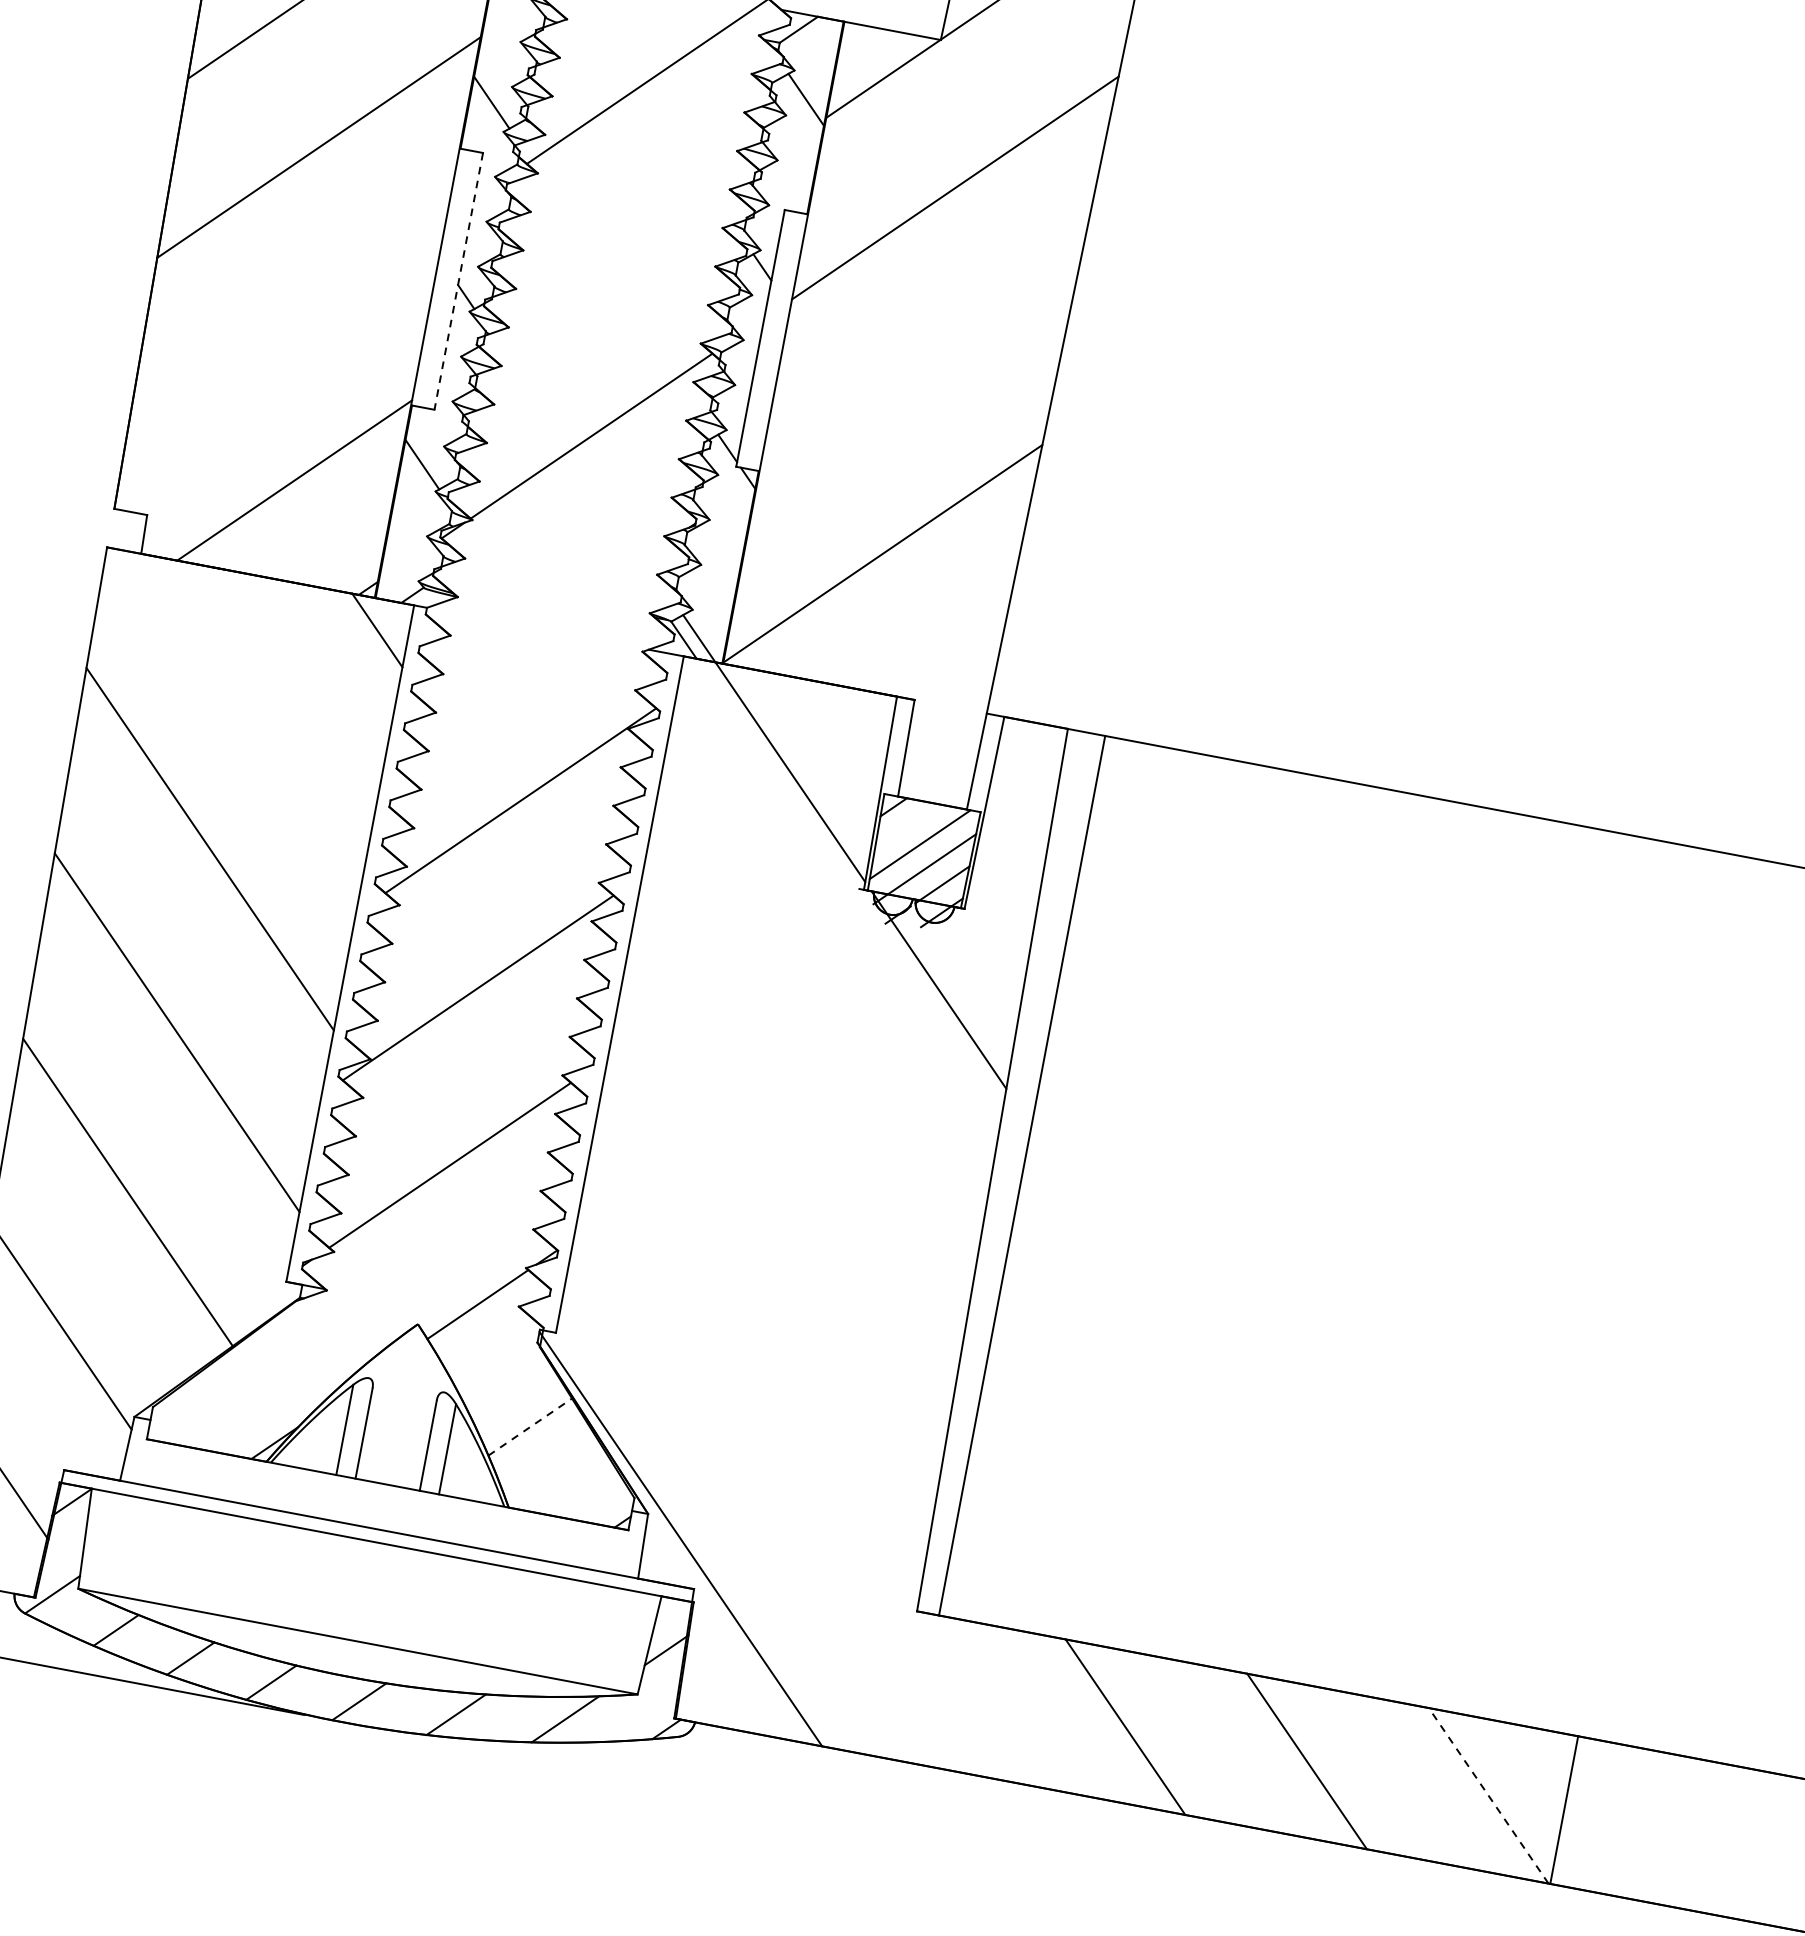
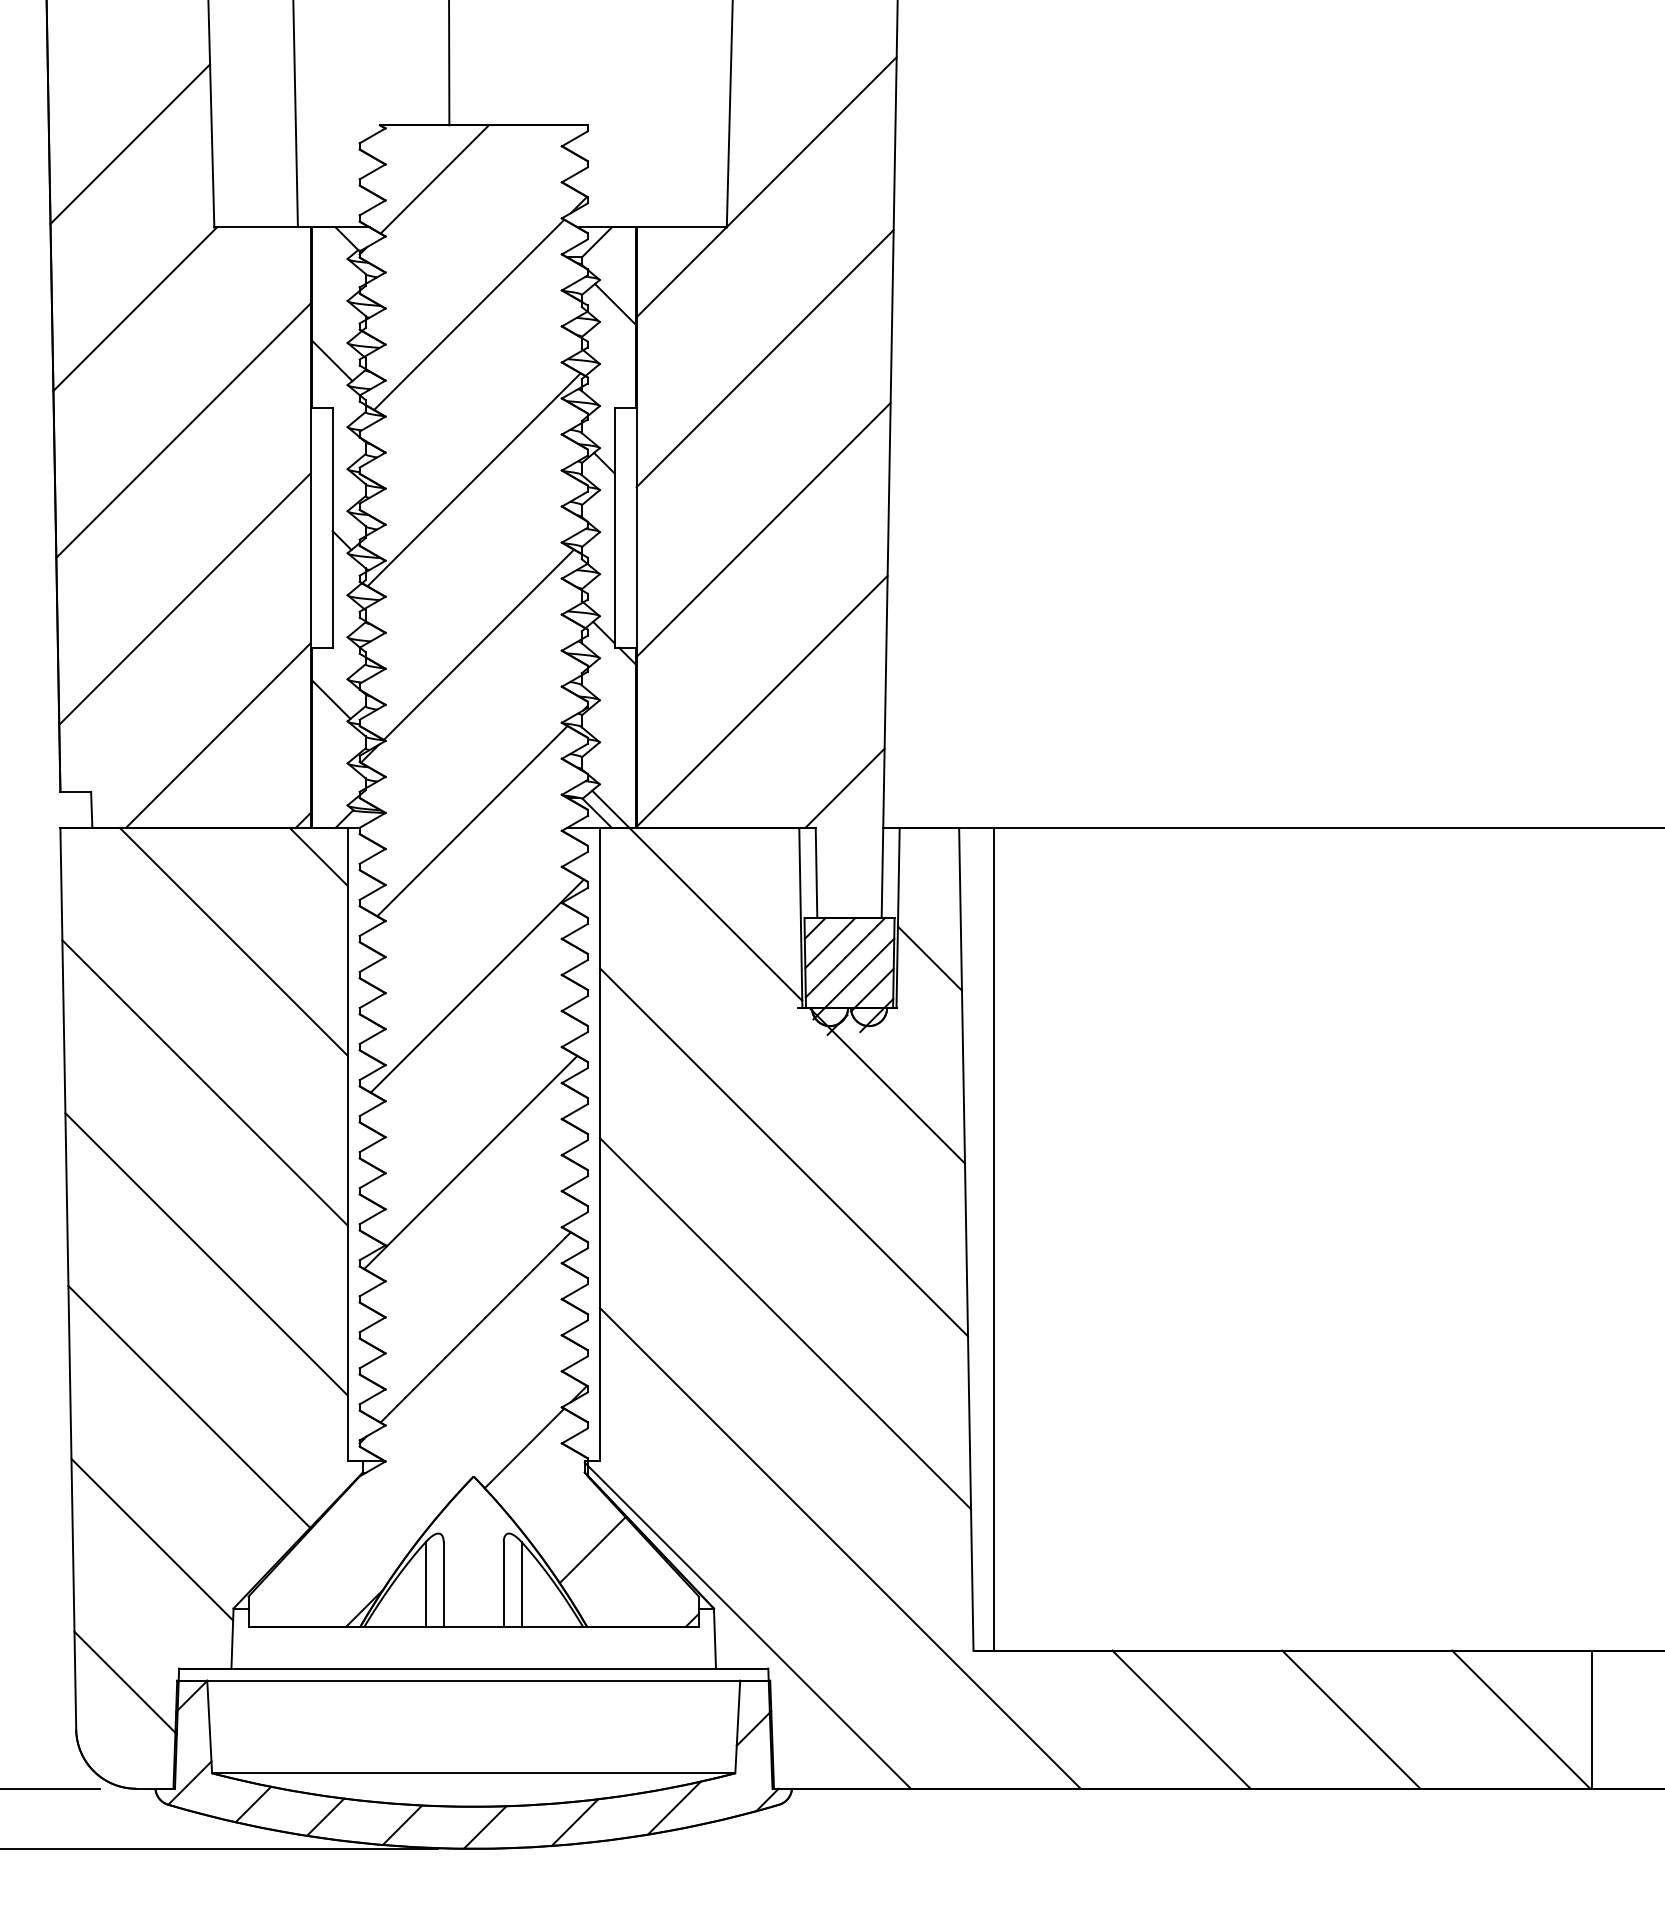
line: (619, 258) -> (473, 479), added
line: (458, 282) -> (332, 528), dashed -> solid
line: (286, 327) -> (184, 598), added
line: (919, 370) -> (763, 529), added
line: (548, 623) -> (472, 821), added
line: (953, 662) -> (844, 787), added
line: (269, 703) -> (233, 941), added
line: (907, 826) -> (830, 943), added
line: (1009, 862) -> (929, 958), added
line: (814, 1040) -> (783, 1152), added
line: (782, 1223) -> (785, 1323), added
line: (529, 1427) -> (592, 1550), dashed -> solid
line: (794, 1474) -> (839, 1547), added
line: (1489, 1795) -> (1521, 1719), dashed -> solid

